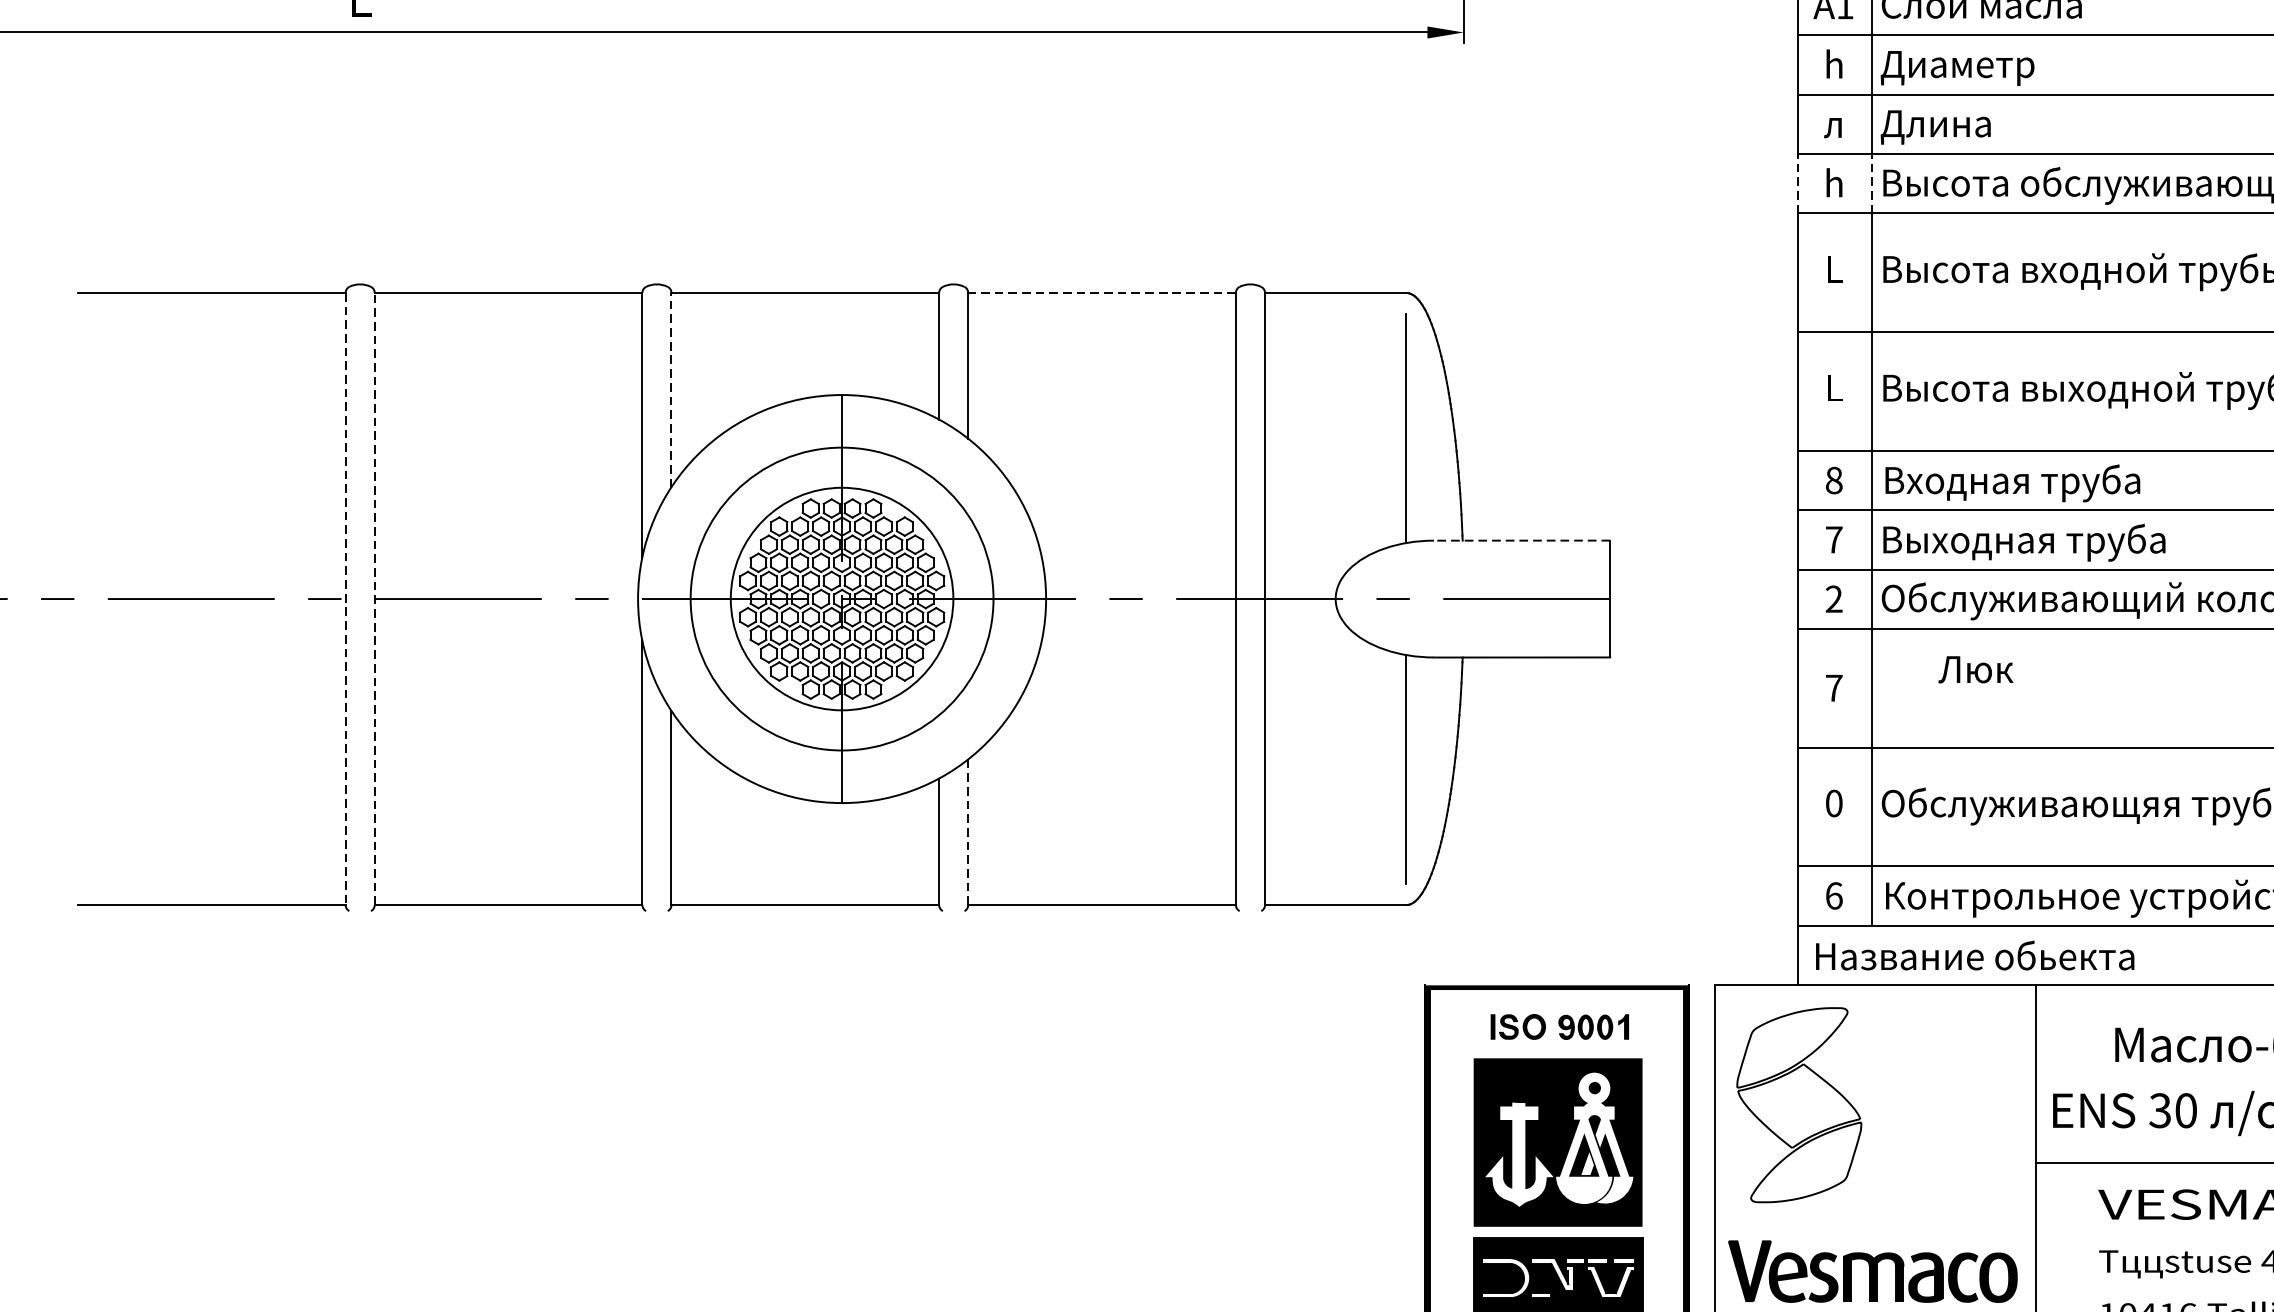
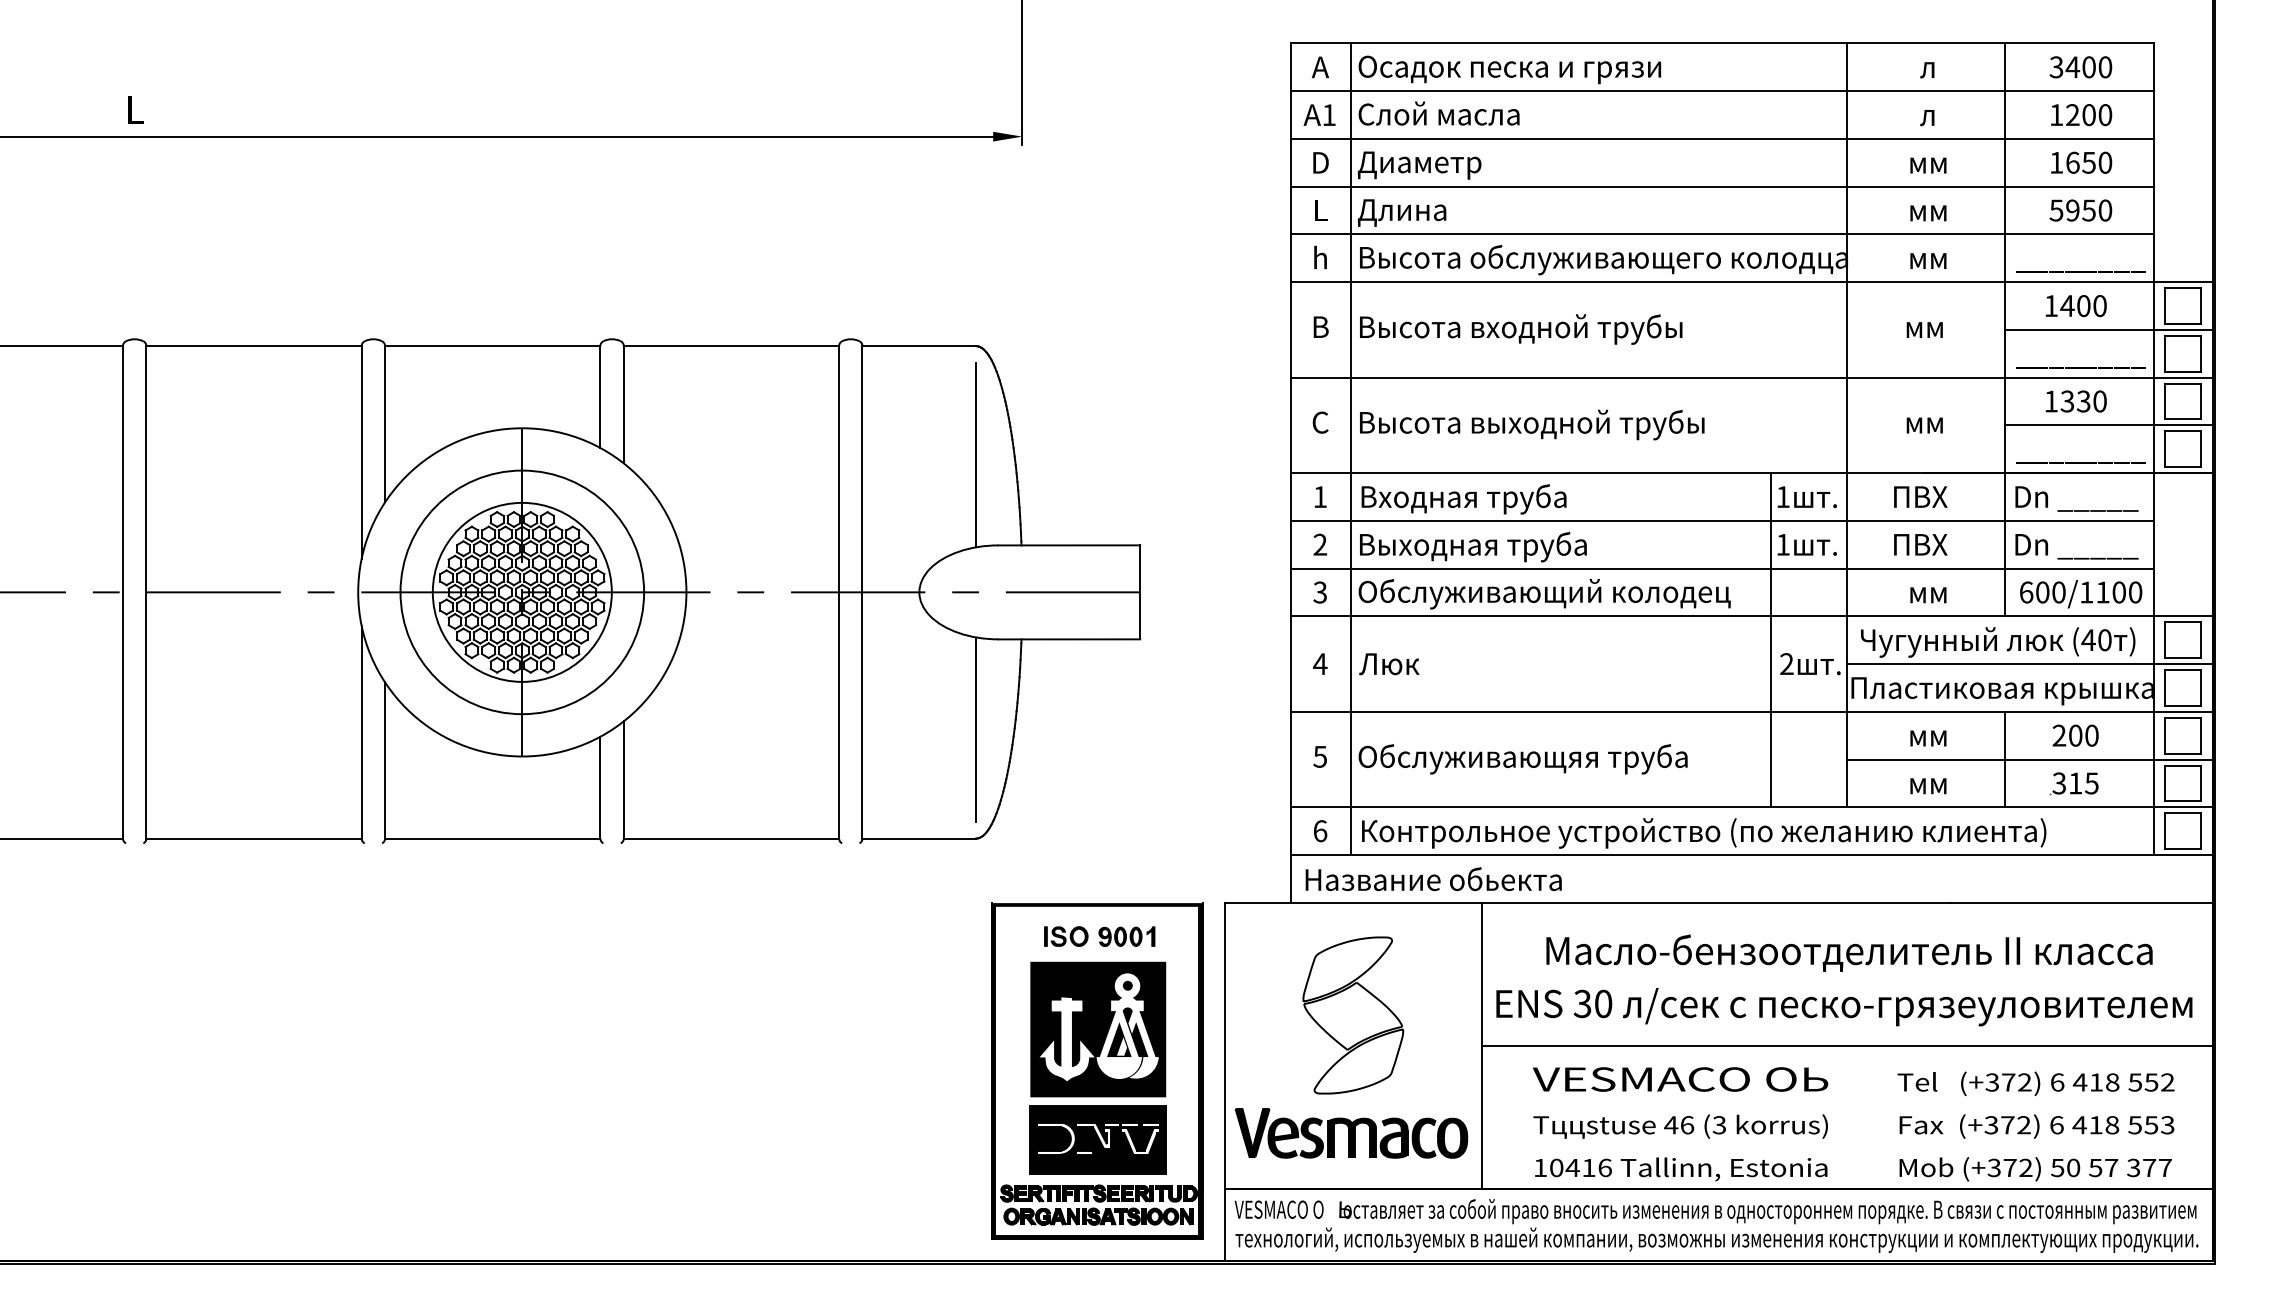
text: (1834, 63) -> (1320, 161), h -> D
text: (1833, 124) -> (1319, 210), л -> L
line: (1797, 183) -> (1290, 258), dashed -> solid
line: (1871, 183) -> (1350, 258), dashed -> solid
text: (1834, 268) -> (1320, 326), L -> B
line: (1102, 293) -> (731, 346), dashed -> solid
text: (1834, 387) -> (1320, 422), L -> C
line: (671, 389) -> (385, 423), dashed -> solid
text: (1834, 481) -> (1320, 497), 8 -> 1
text: (1834, 539) -> (1320, 544), 7 -> 2
line: (1522, 540) -> (1069, 545), dashed -> solid
line: (374, 597) -> (146, 591), dashed -> solid
line: (345, 599) -> (122, 592), dashed -> solid
text: (1834, 599) -> (1320, 592), 2 -> 3
text: (1976, 670) -> (1389, 664), moved
text: (1834, 687) -> (1320, 663), 7 -> 4
text: (1834, 803) -> (1320, 756), 0 -> 5
line: (967, 831) -> (623, 779), dashed -> solid
part: (1799, 1105) -> (1353, 1015), moved

